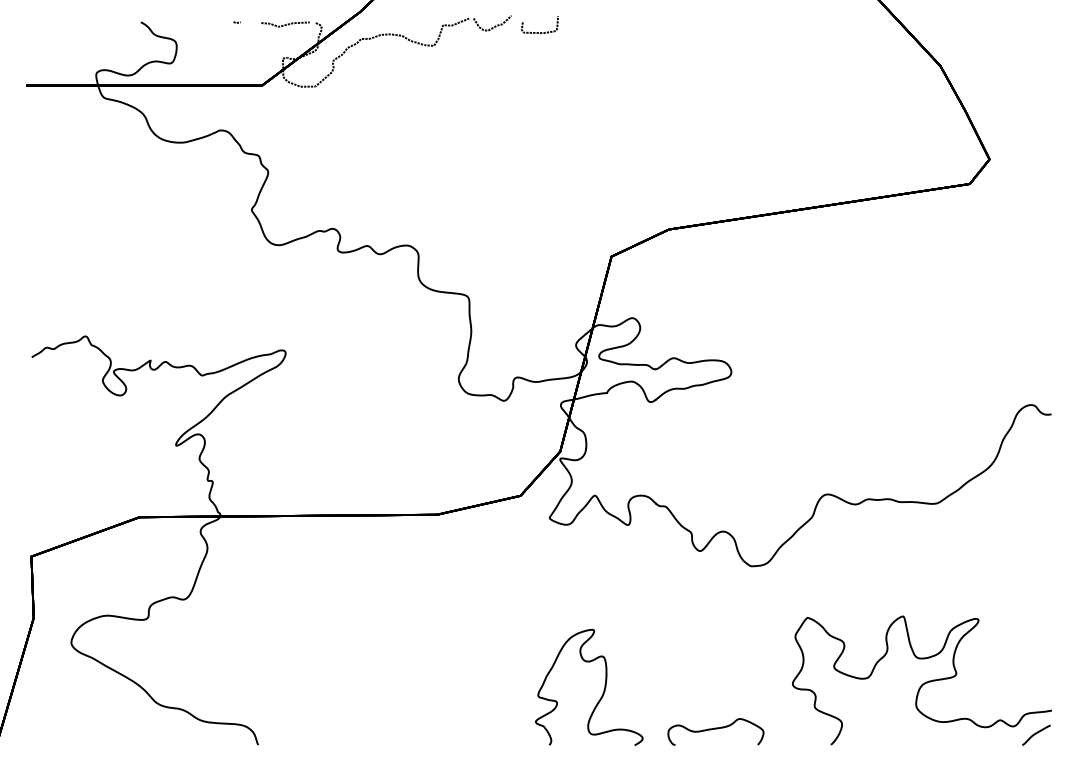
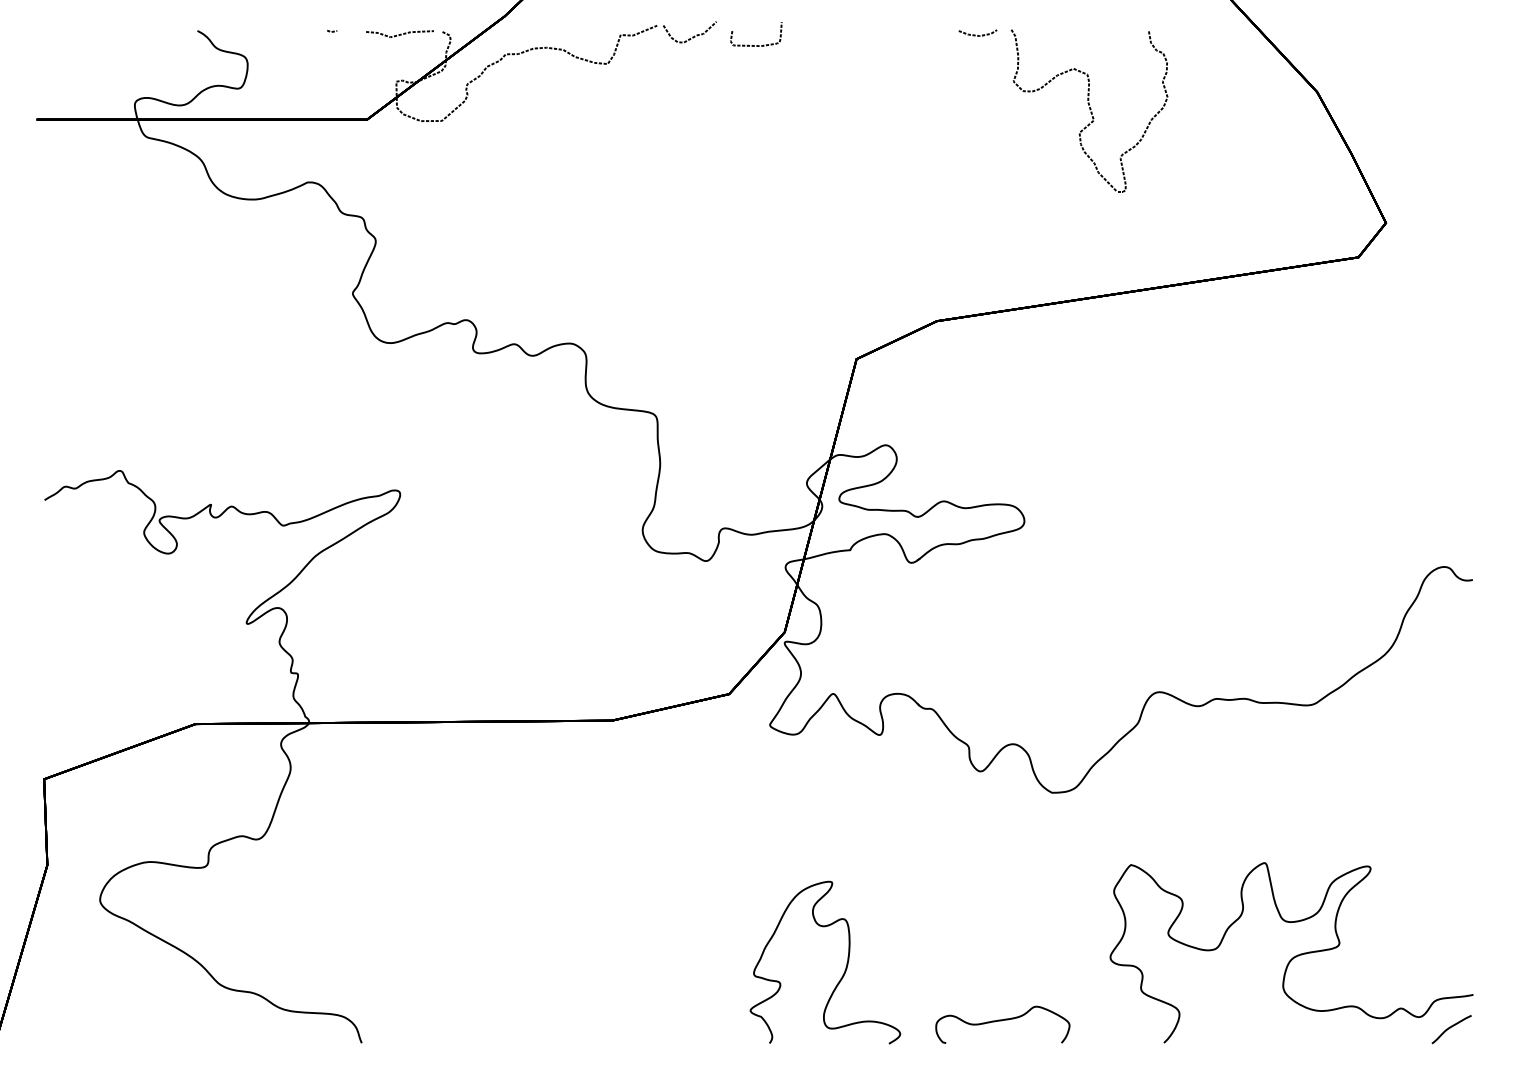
part: (776, 74) -> (1087, 103), added

